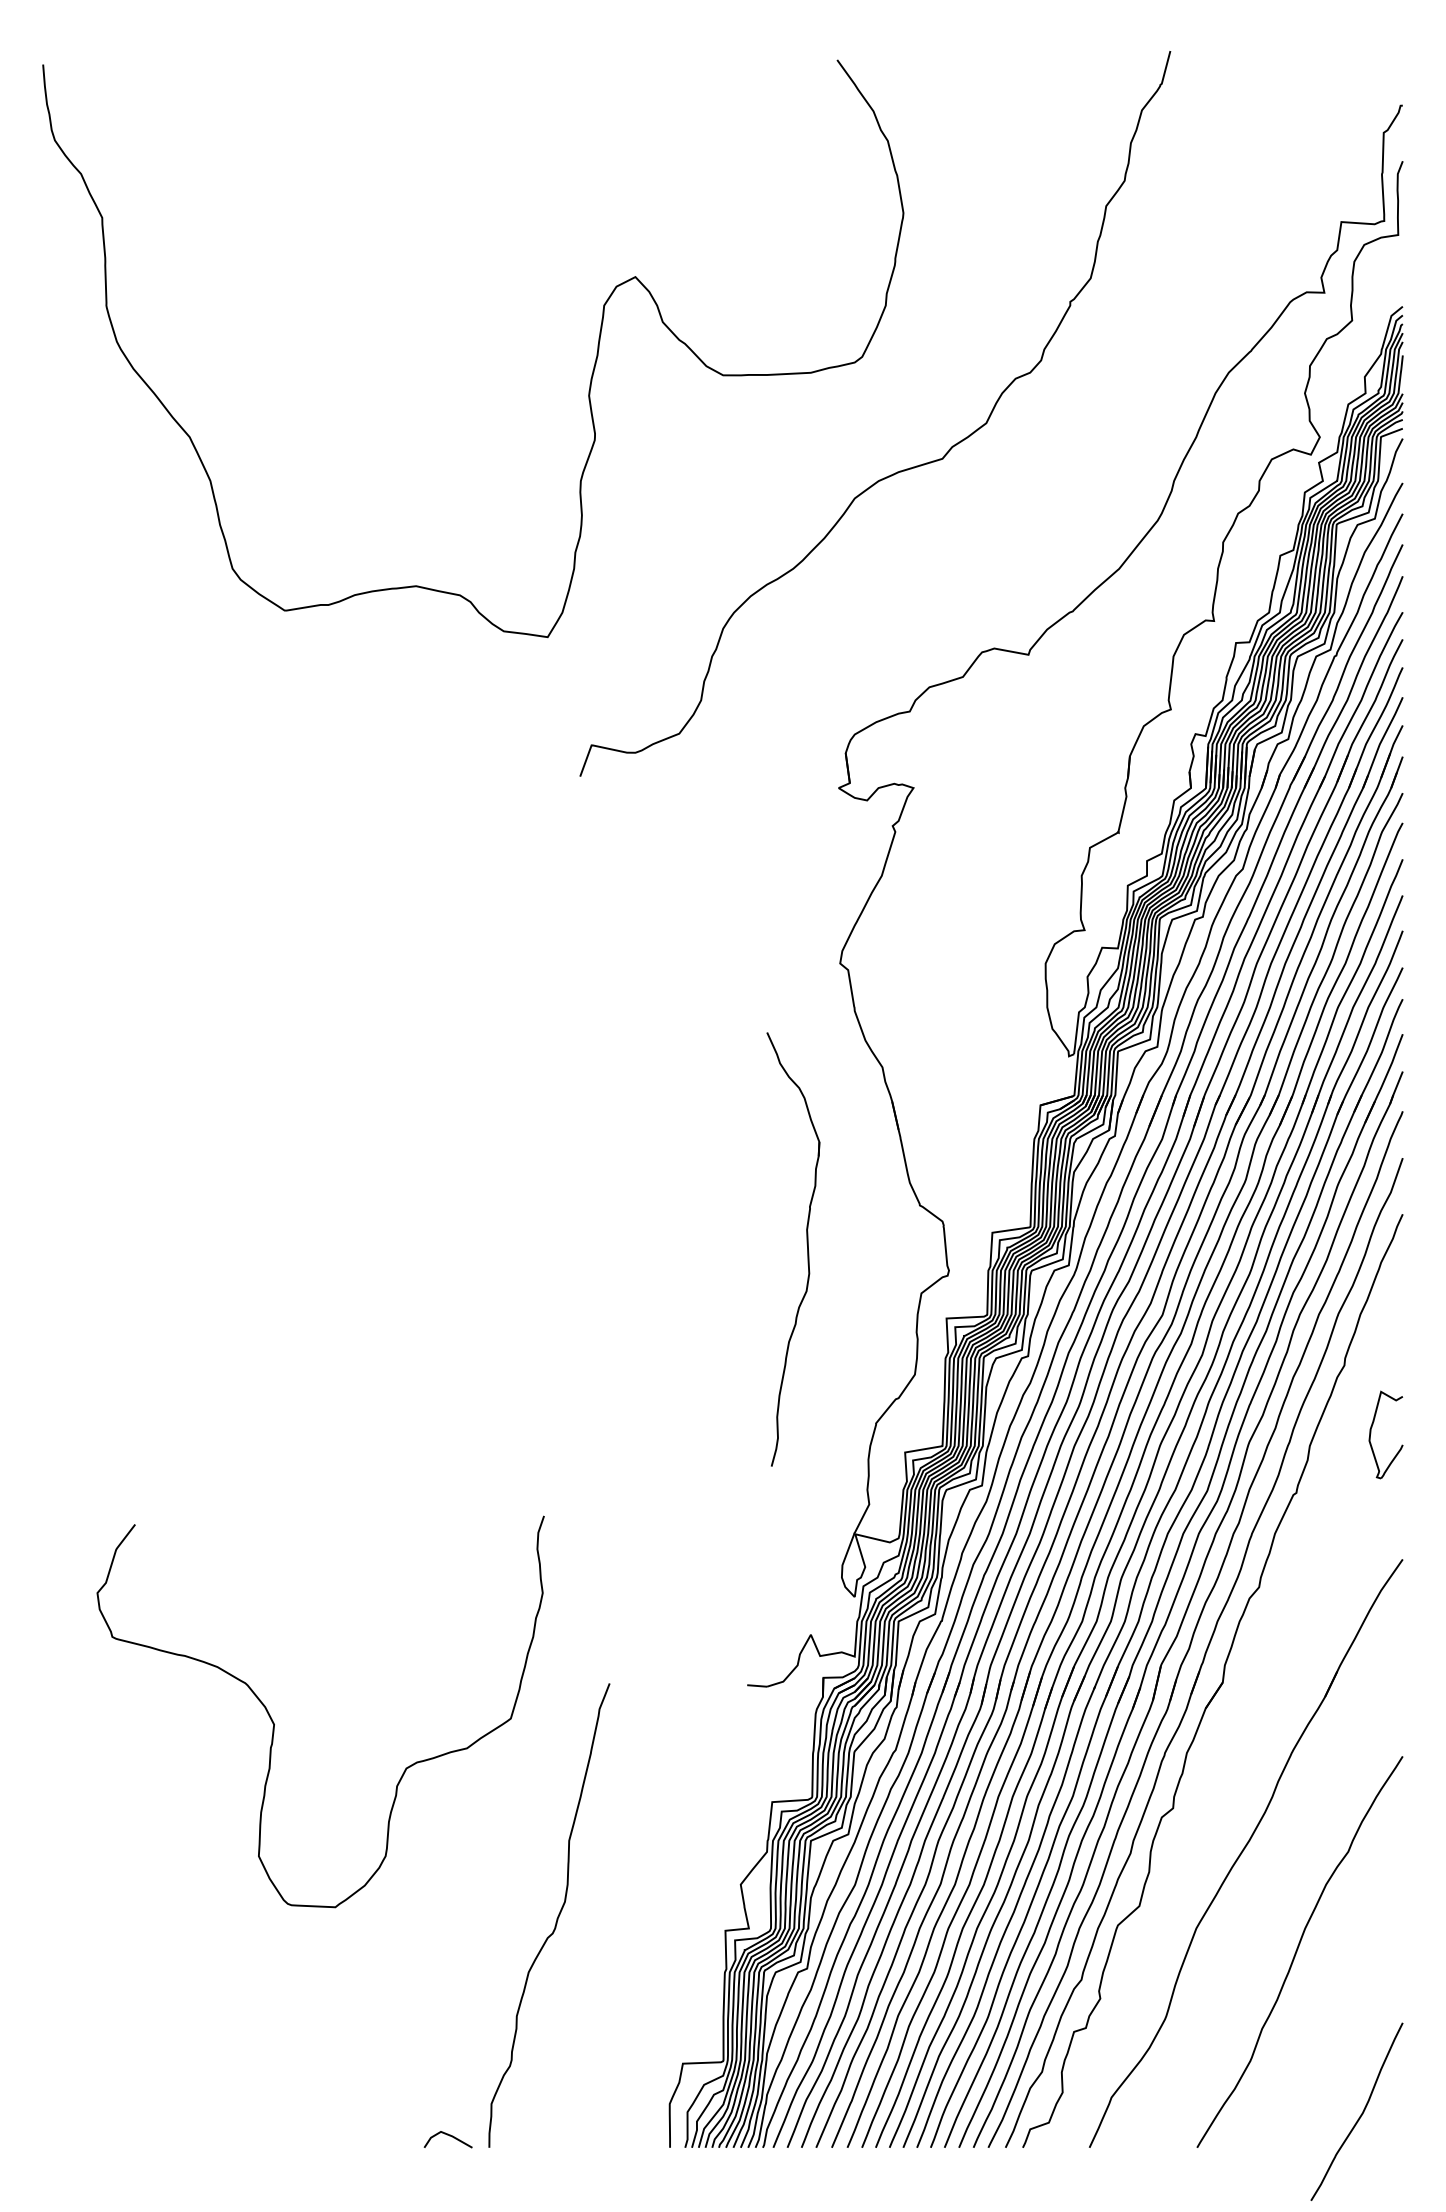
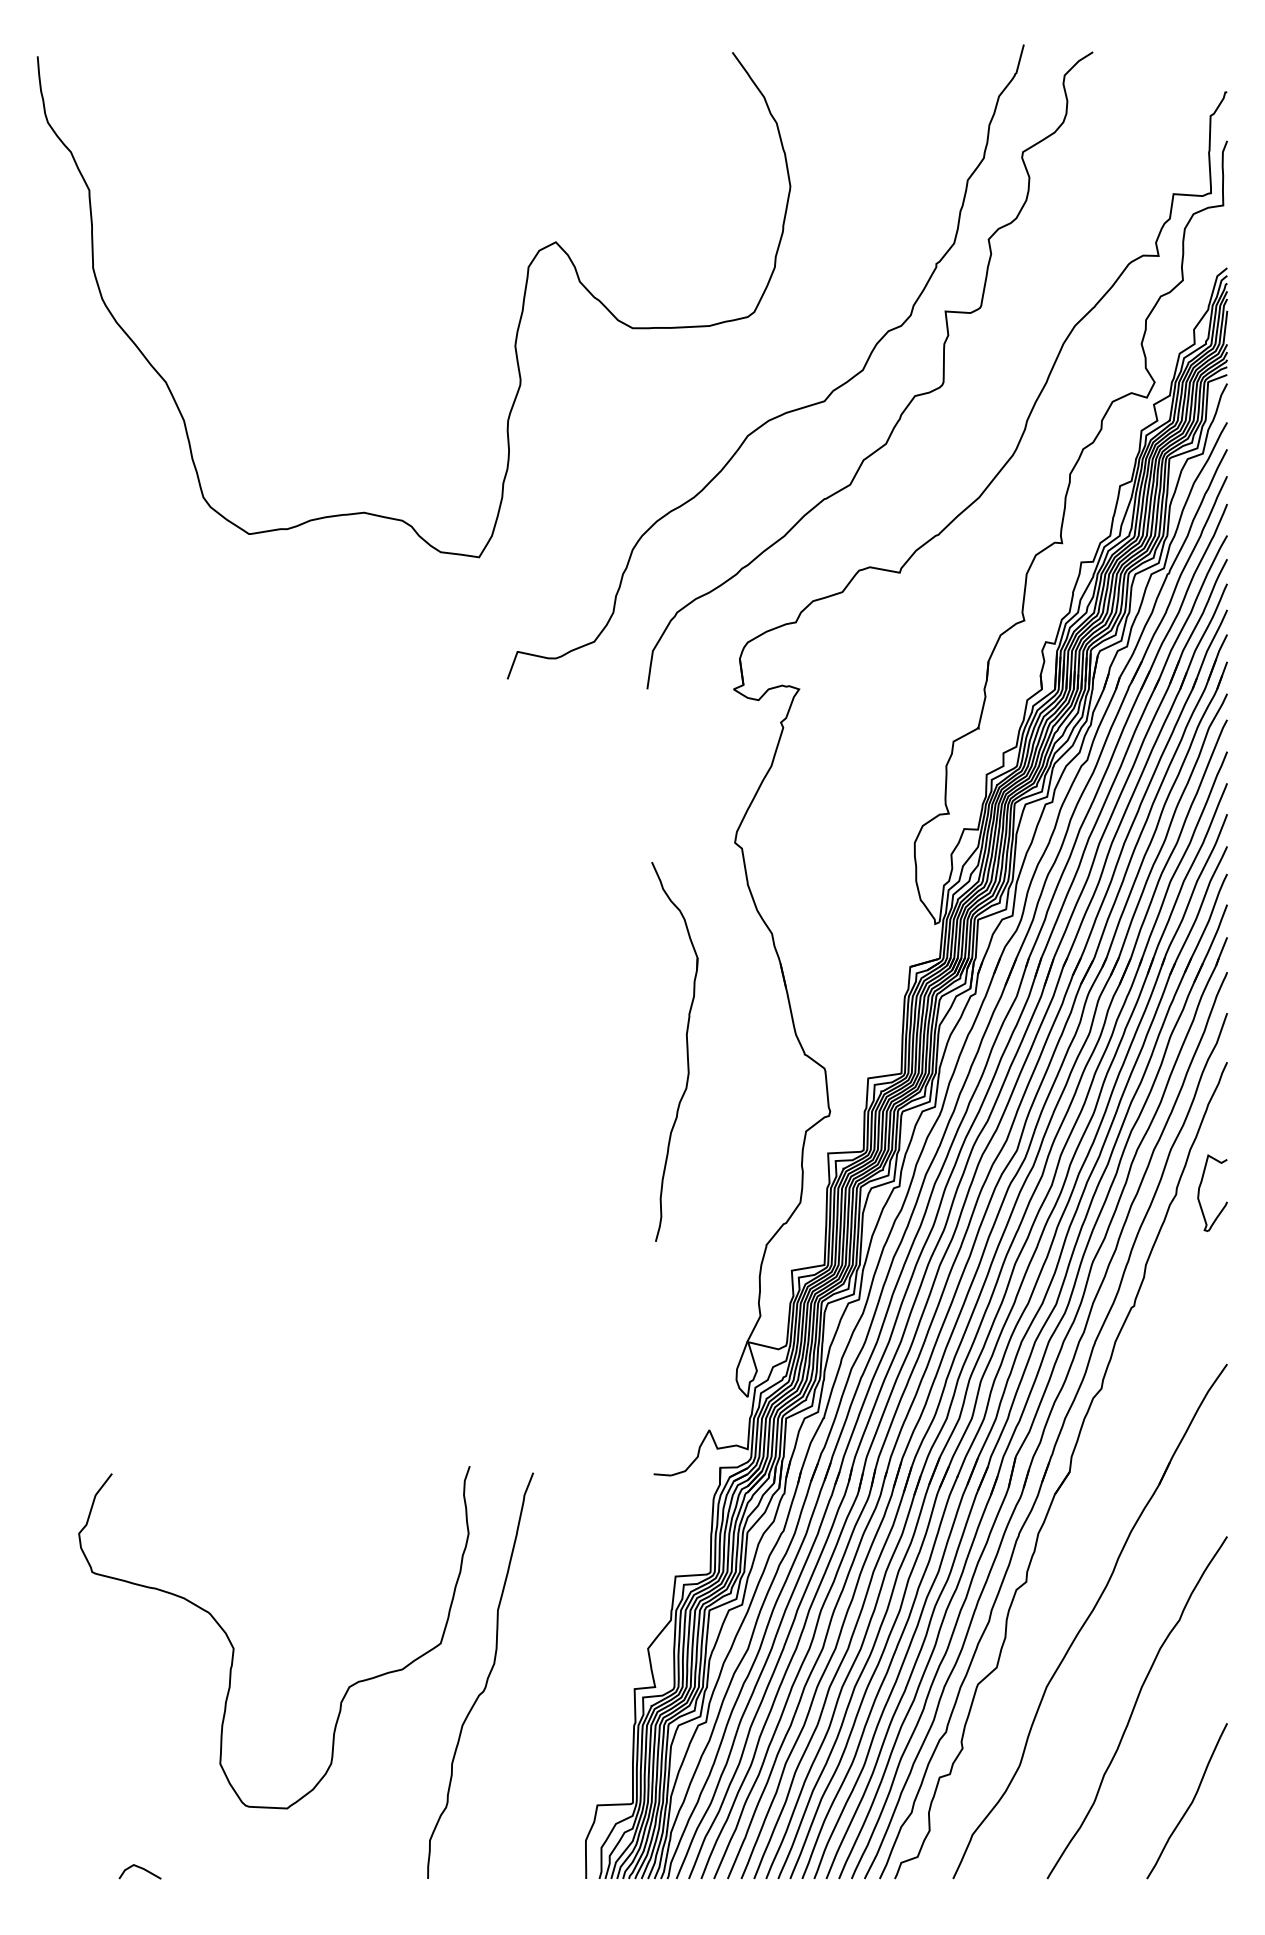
curve: (1039, 459) -> (909, 401), added
part: (806, 1244) -> (686, 1047), moved
part: (1371, 1433) -> (1199, 1191), moved
curve: (274, 1722) -> (233, 1646), moved
curve: (1360, 2114) -> (1190, 1803), moved
line: (449, 2136) -> (141, 1869), moved

